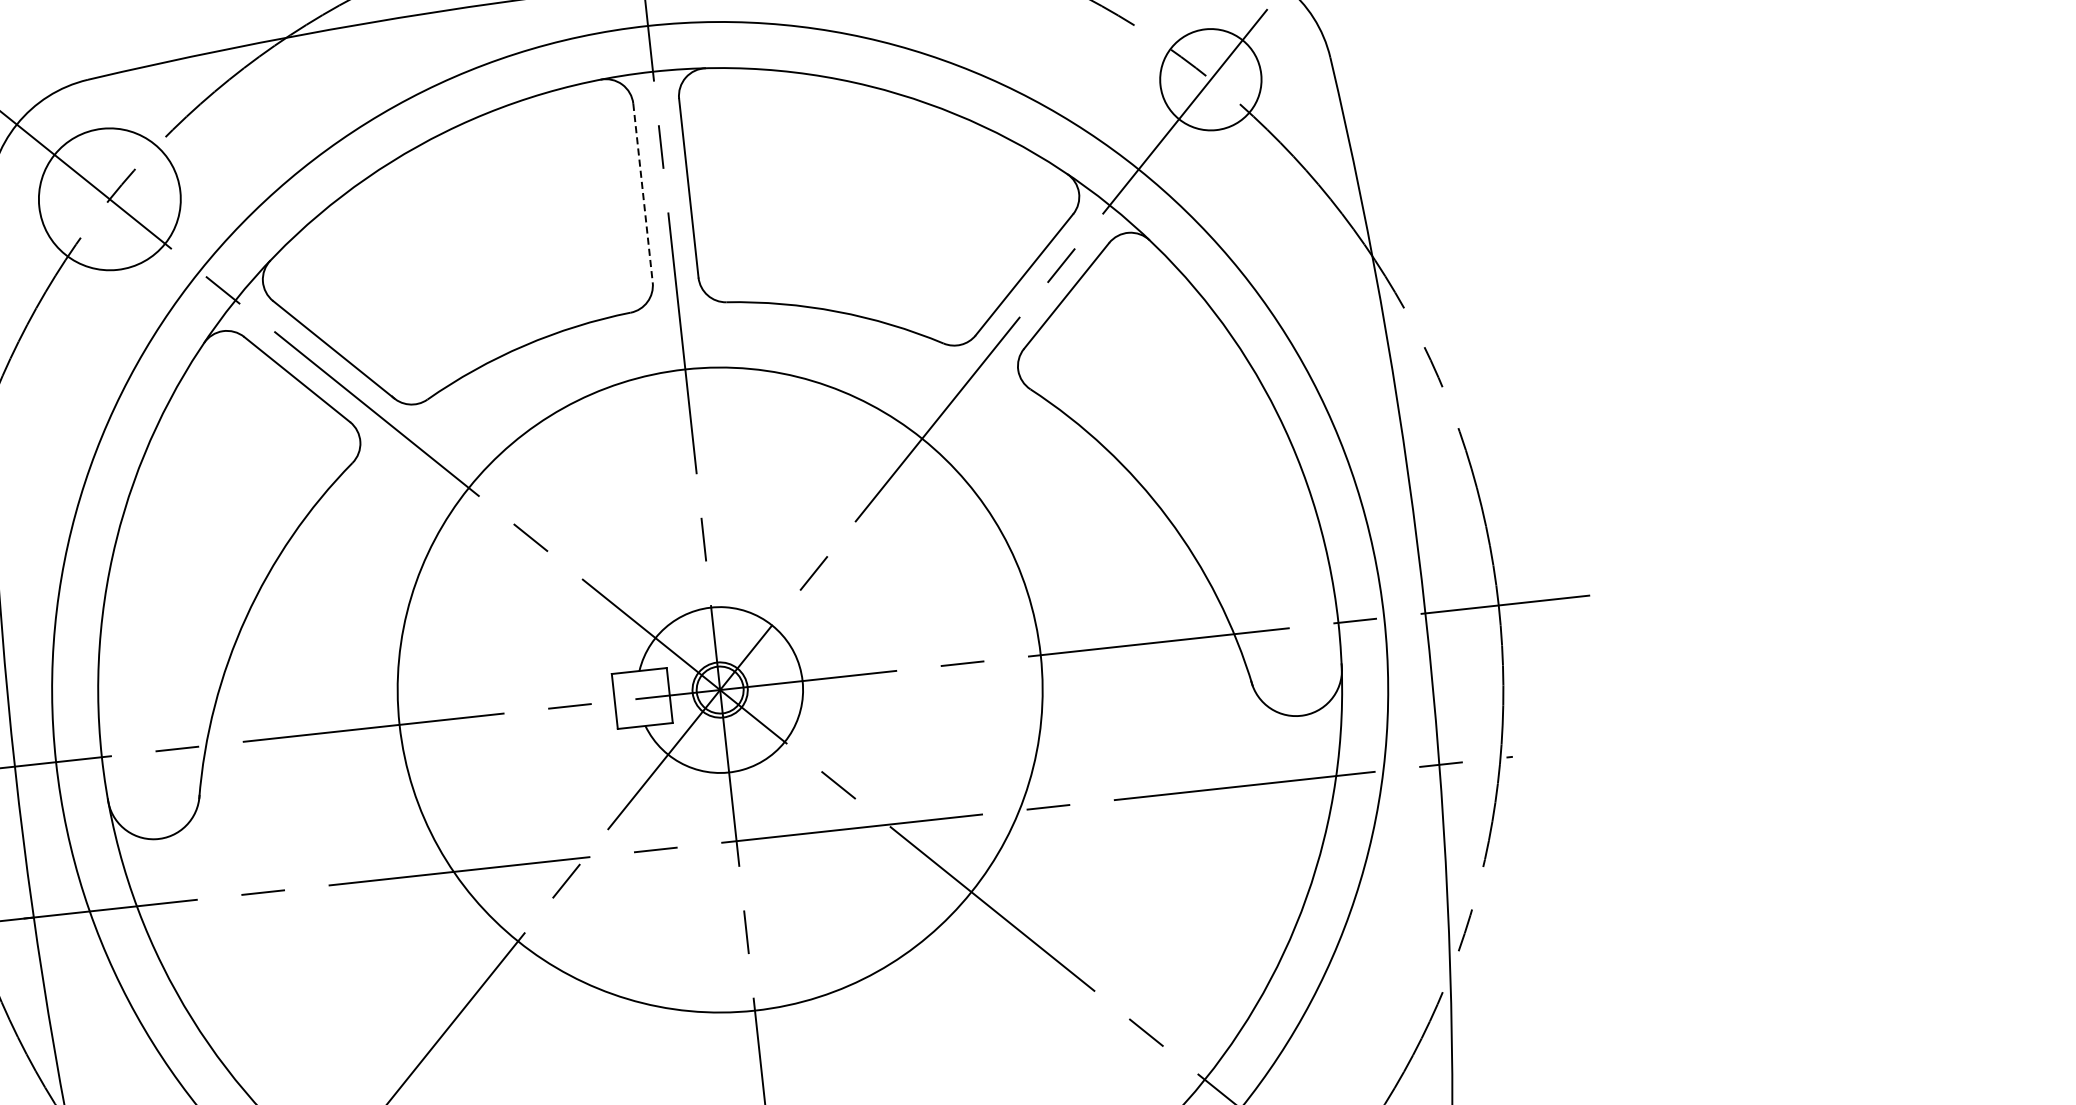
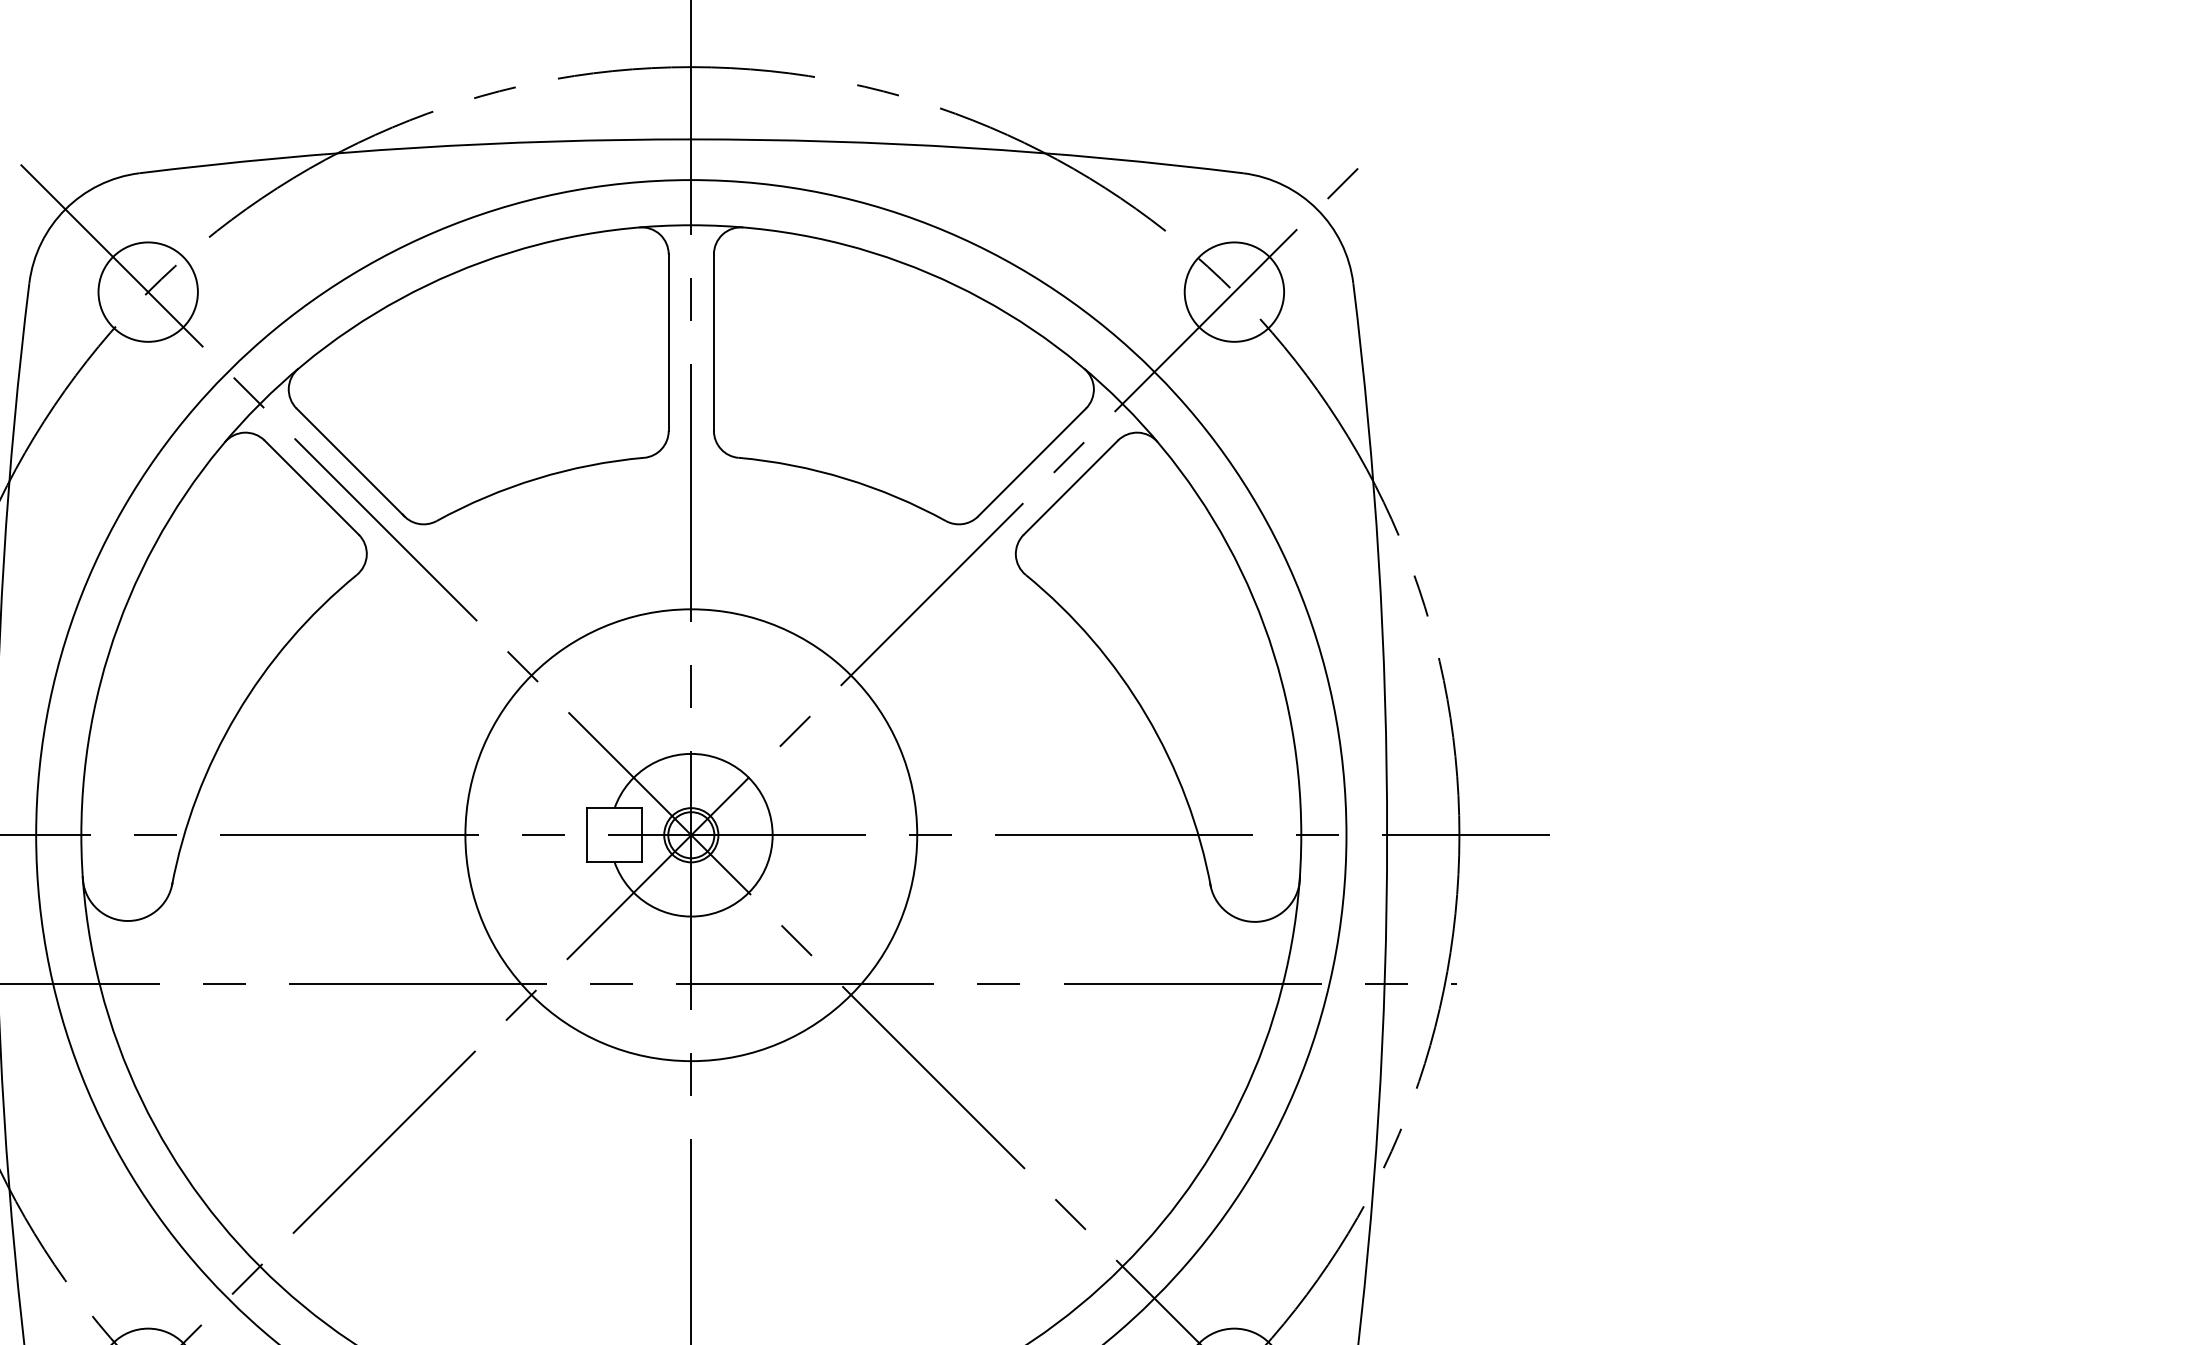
line: (642, 194) -> (668, 343), dashed -> solid
circle: (109, 198) -> (147, 291), size x0.71
circle: (720, 690) -> (691, 835), size x0.71

